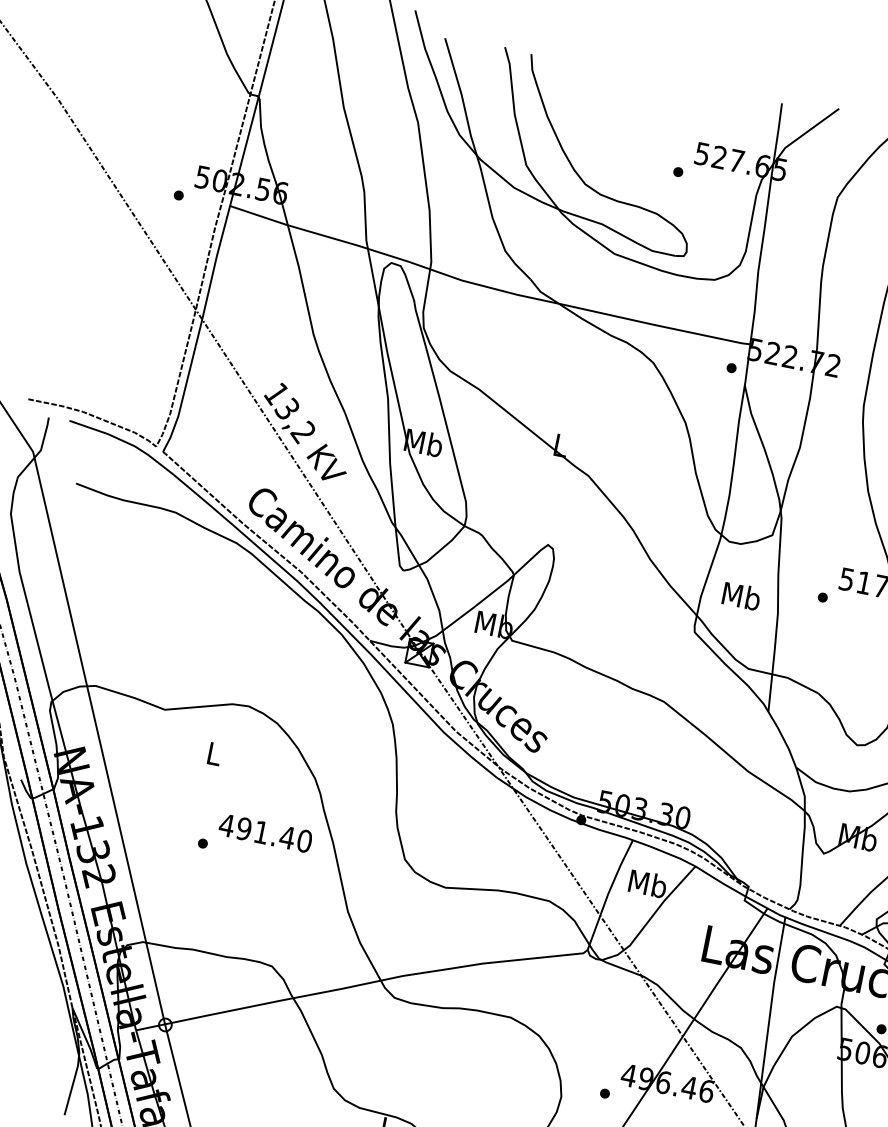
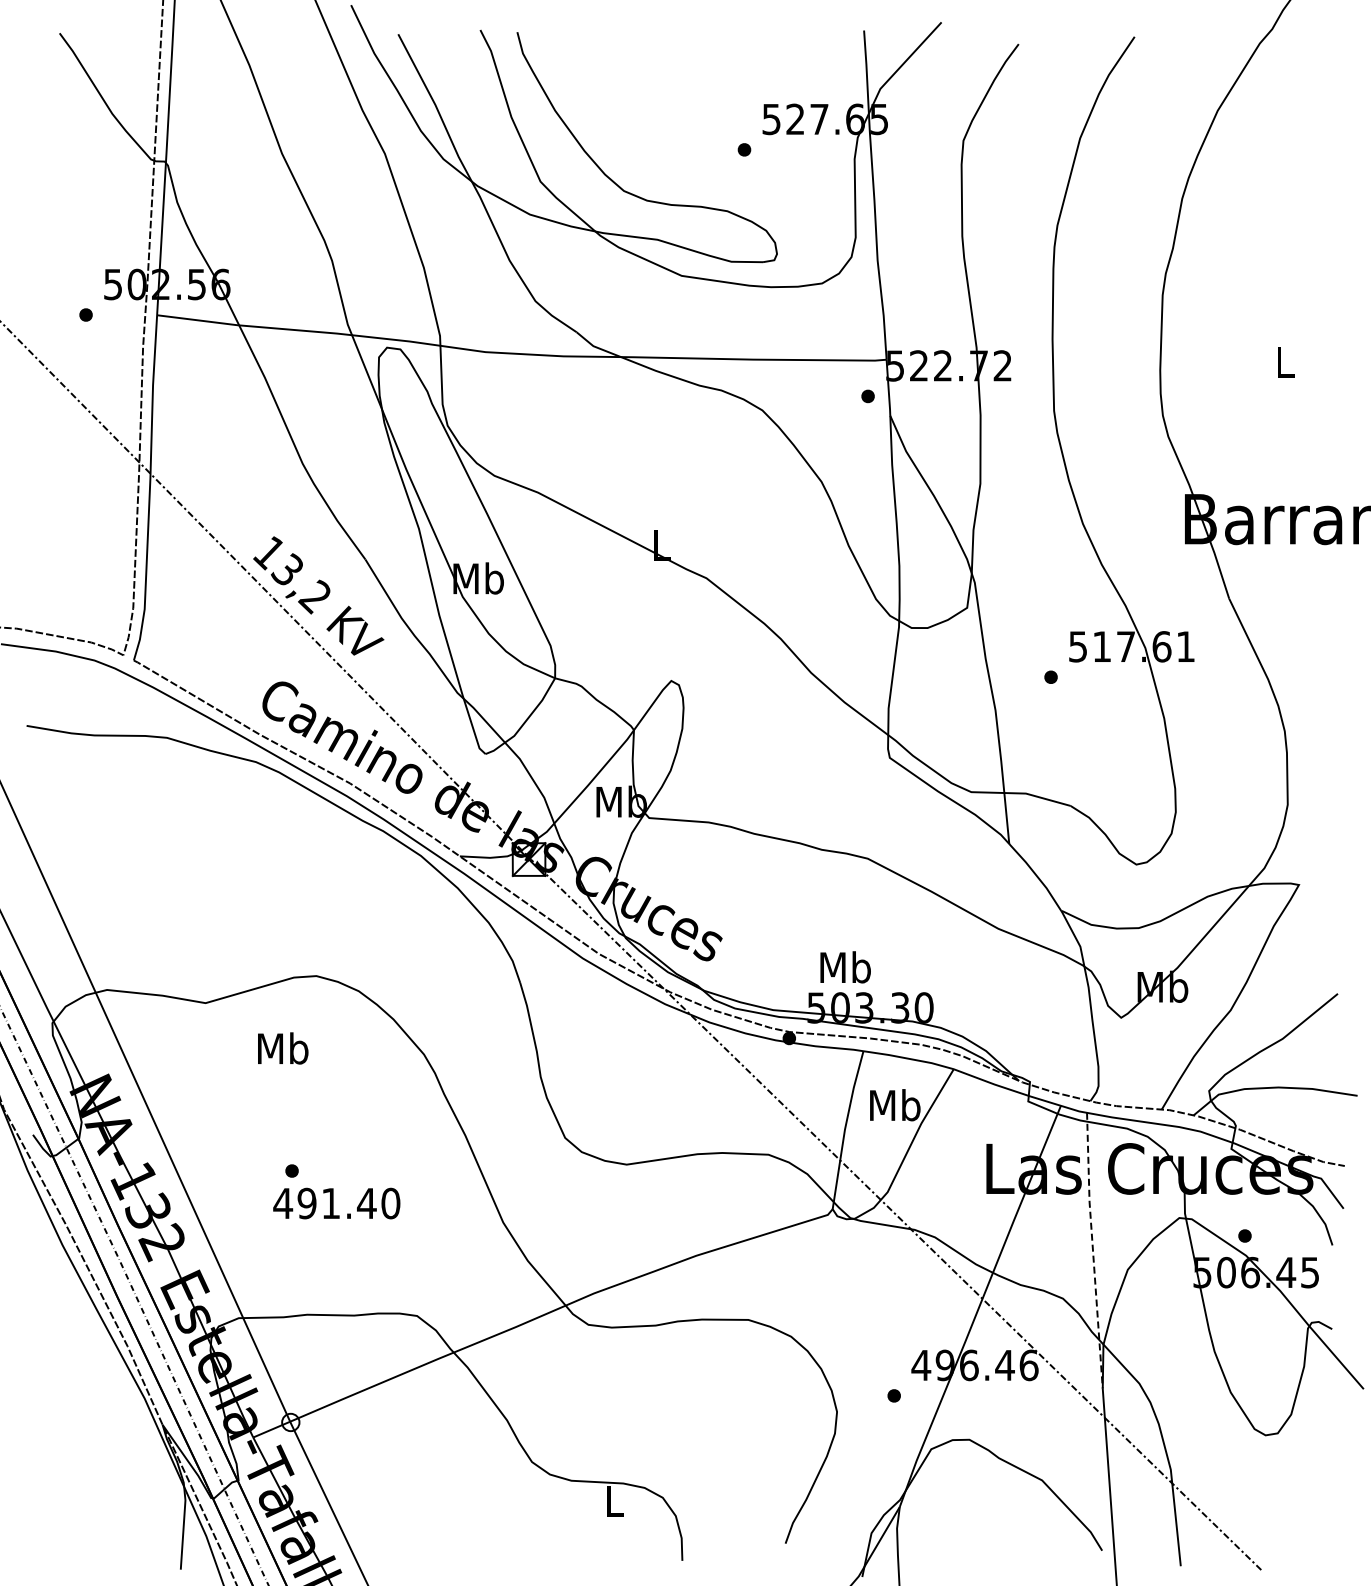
text: (741, 596) -> (845, 967), moved
text: (214, 753) -> (283, 1048), L -> Mb
text: (265, 833) -> (336, 1203), moved
line: (770, 1017) -> (1093, 1250), solid -> dashed

